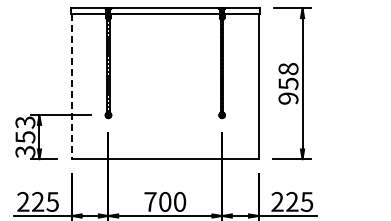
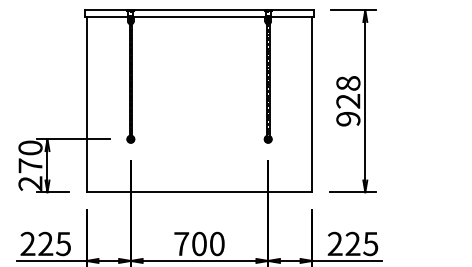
text: (288, 83) -> (348, 100), 958 -> 928
line: (71, 86) -> (86, 104), dashed -> solid
text: (25, 136) -> (30, 164), 353 -> 270

